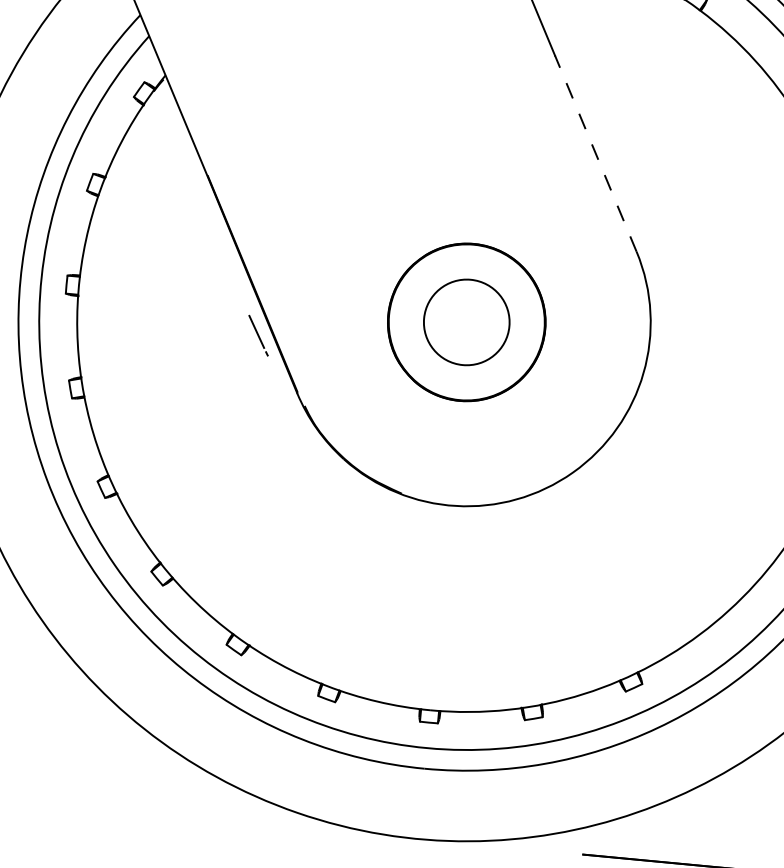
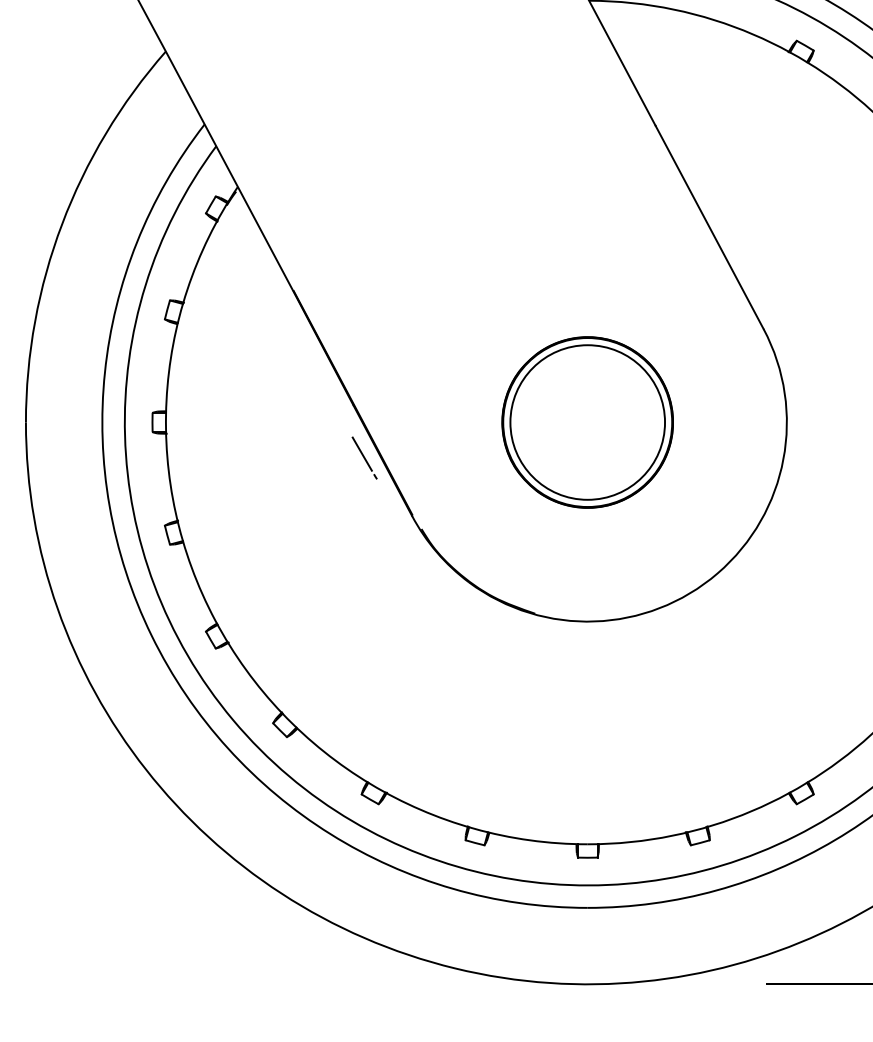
line: (595, 153) -> (709, 227), dashed -> solid
circle: (466, 322) -> (587, 422), size x1.67

